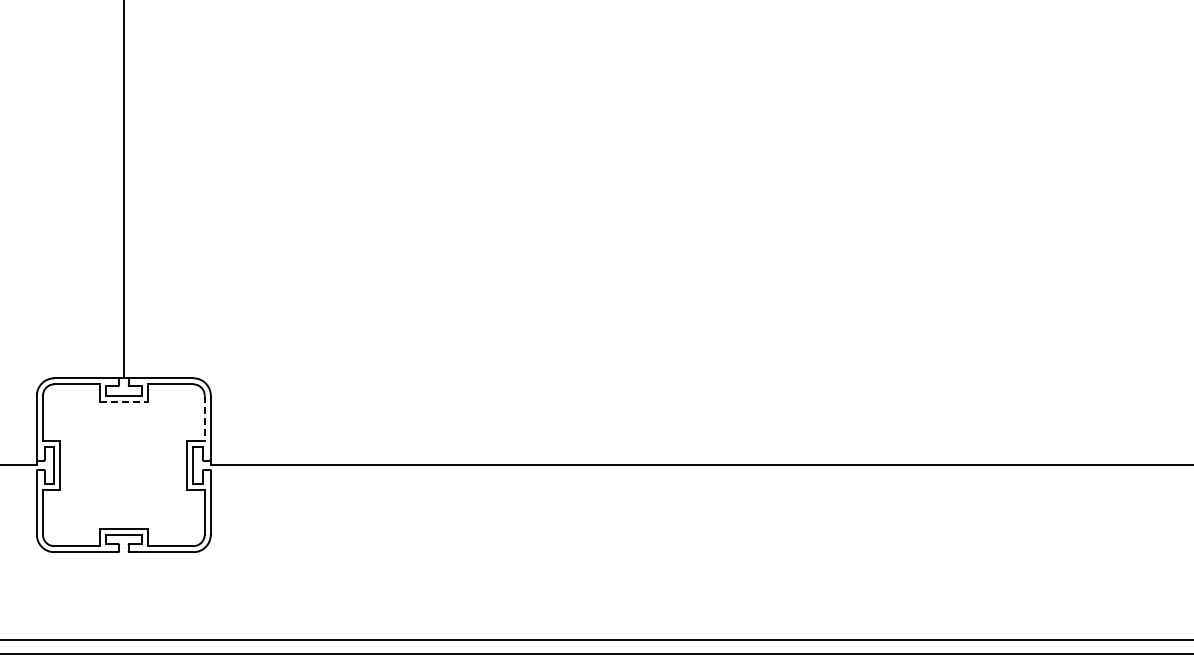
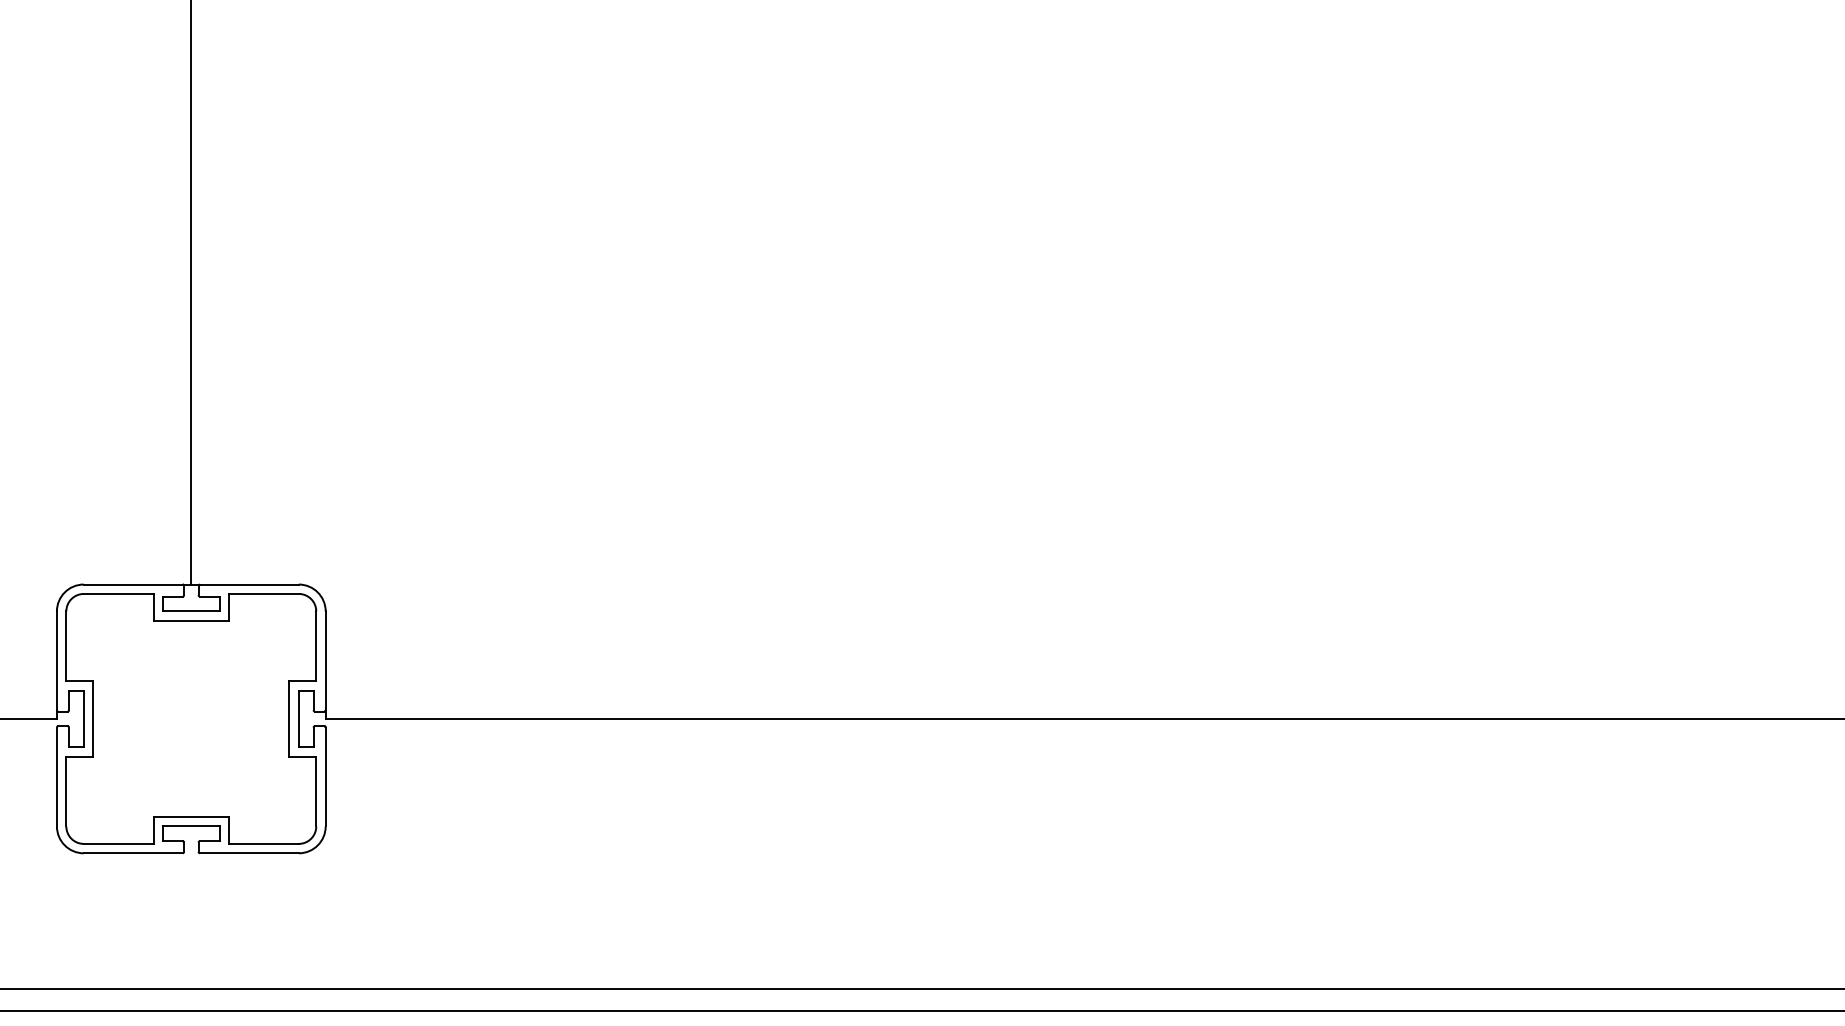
line: (124, 401) -> (192, 620), dashed -> solid
line: (204, 418) -> (315, 646), dashed -> solid

